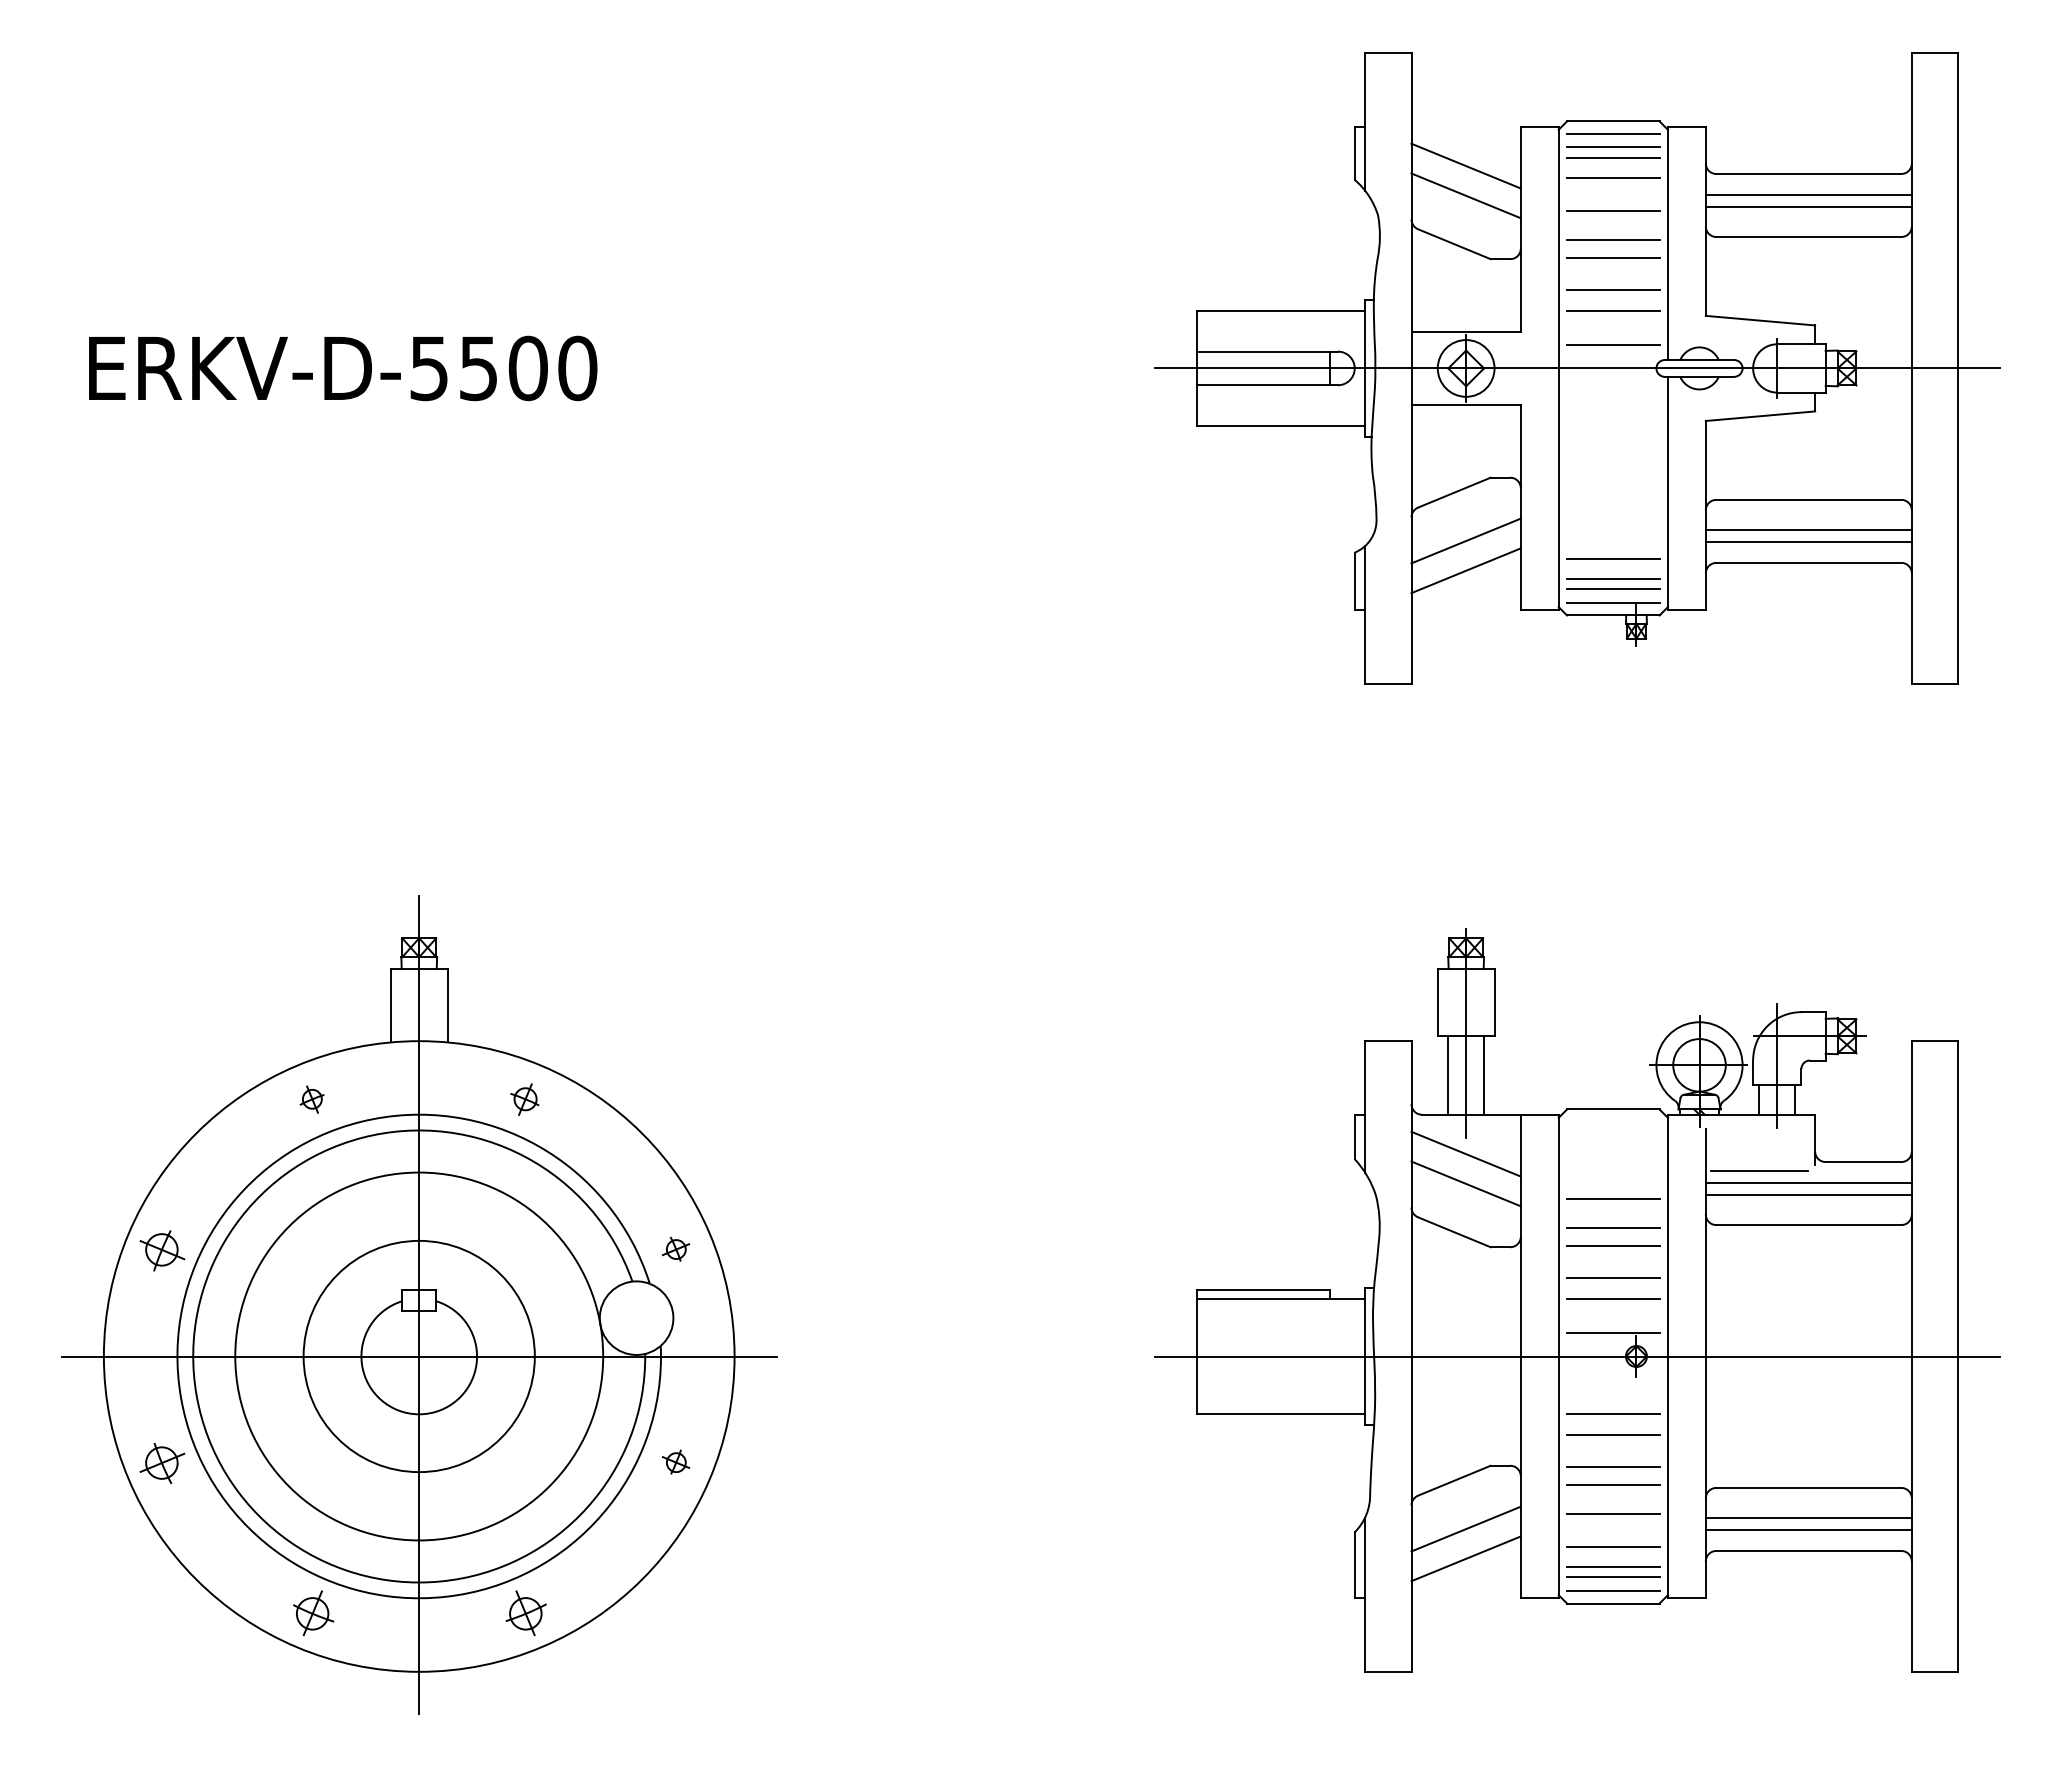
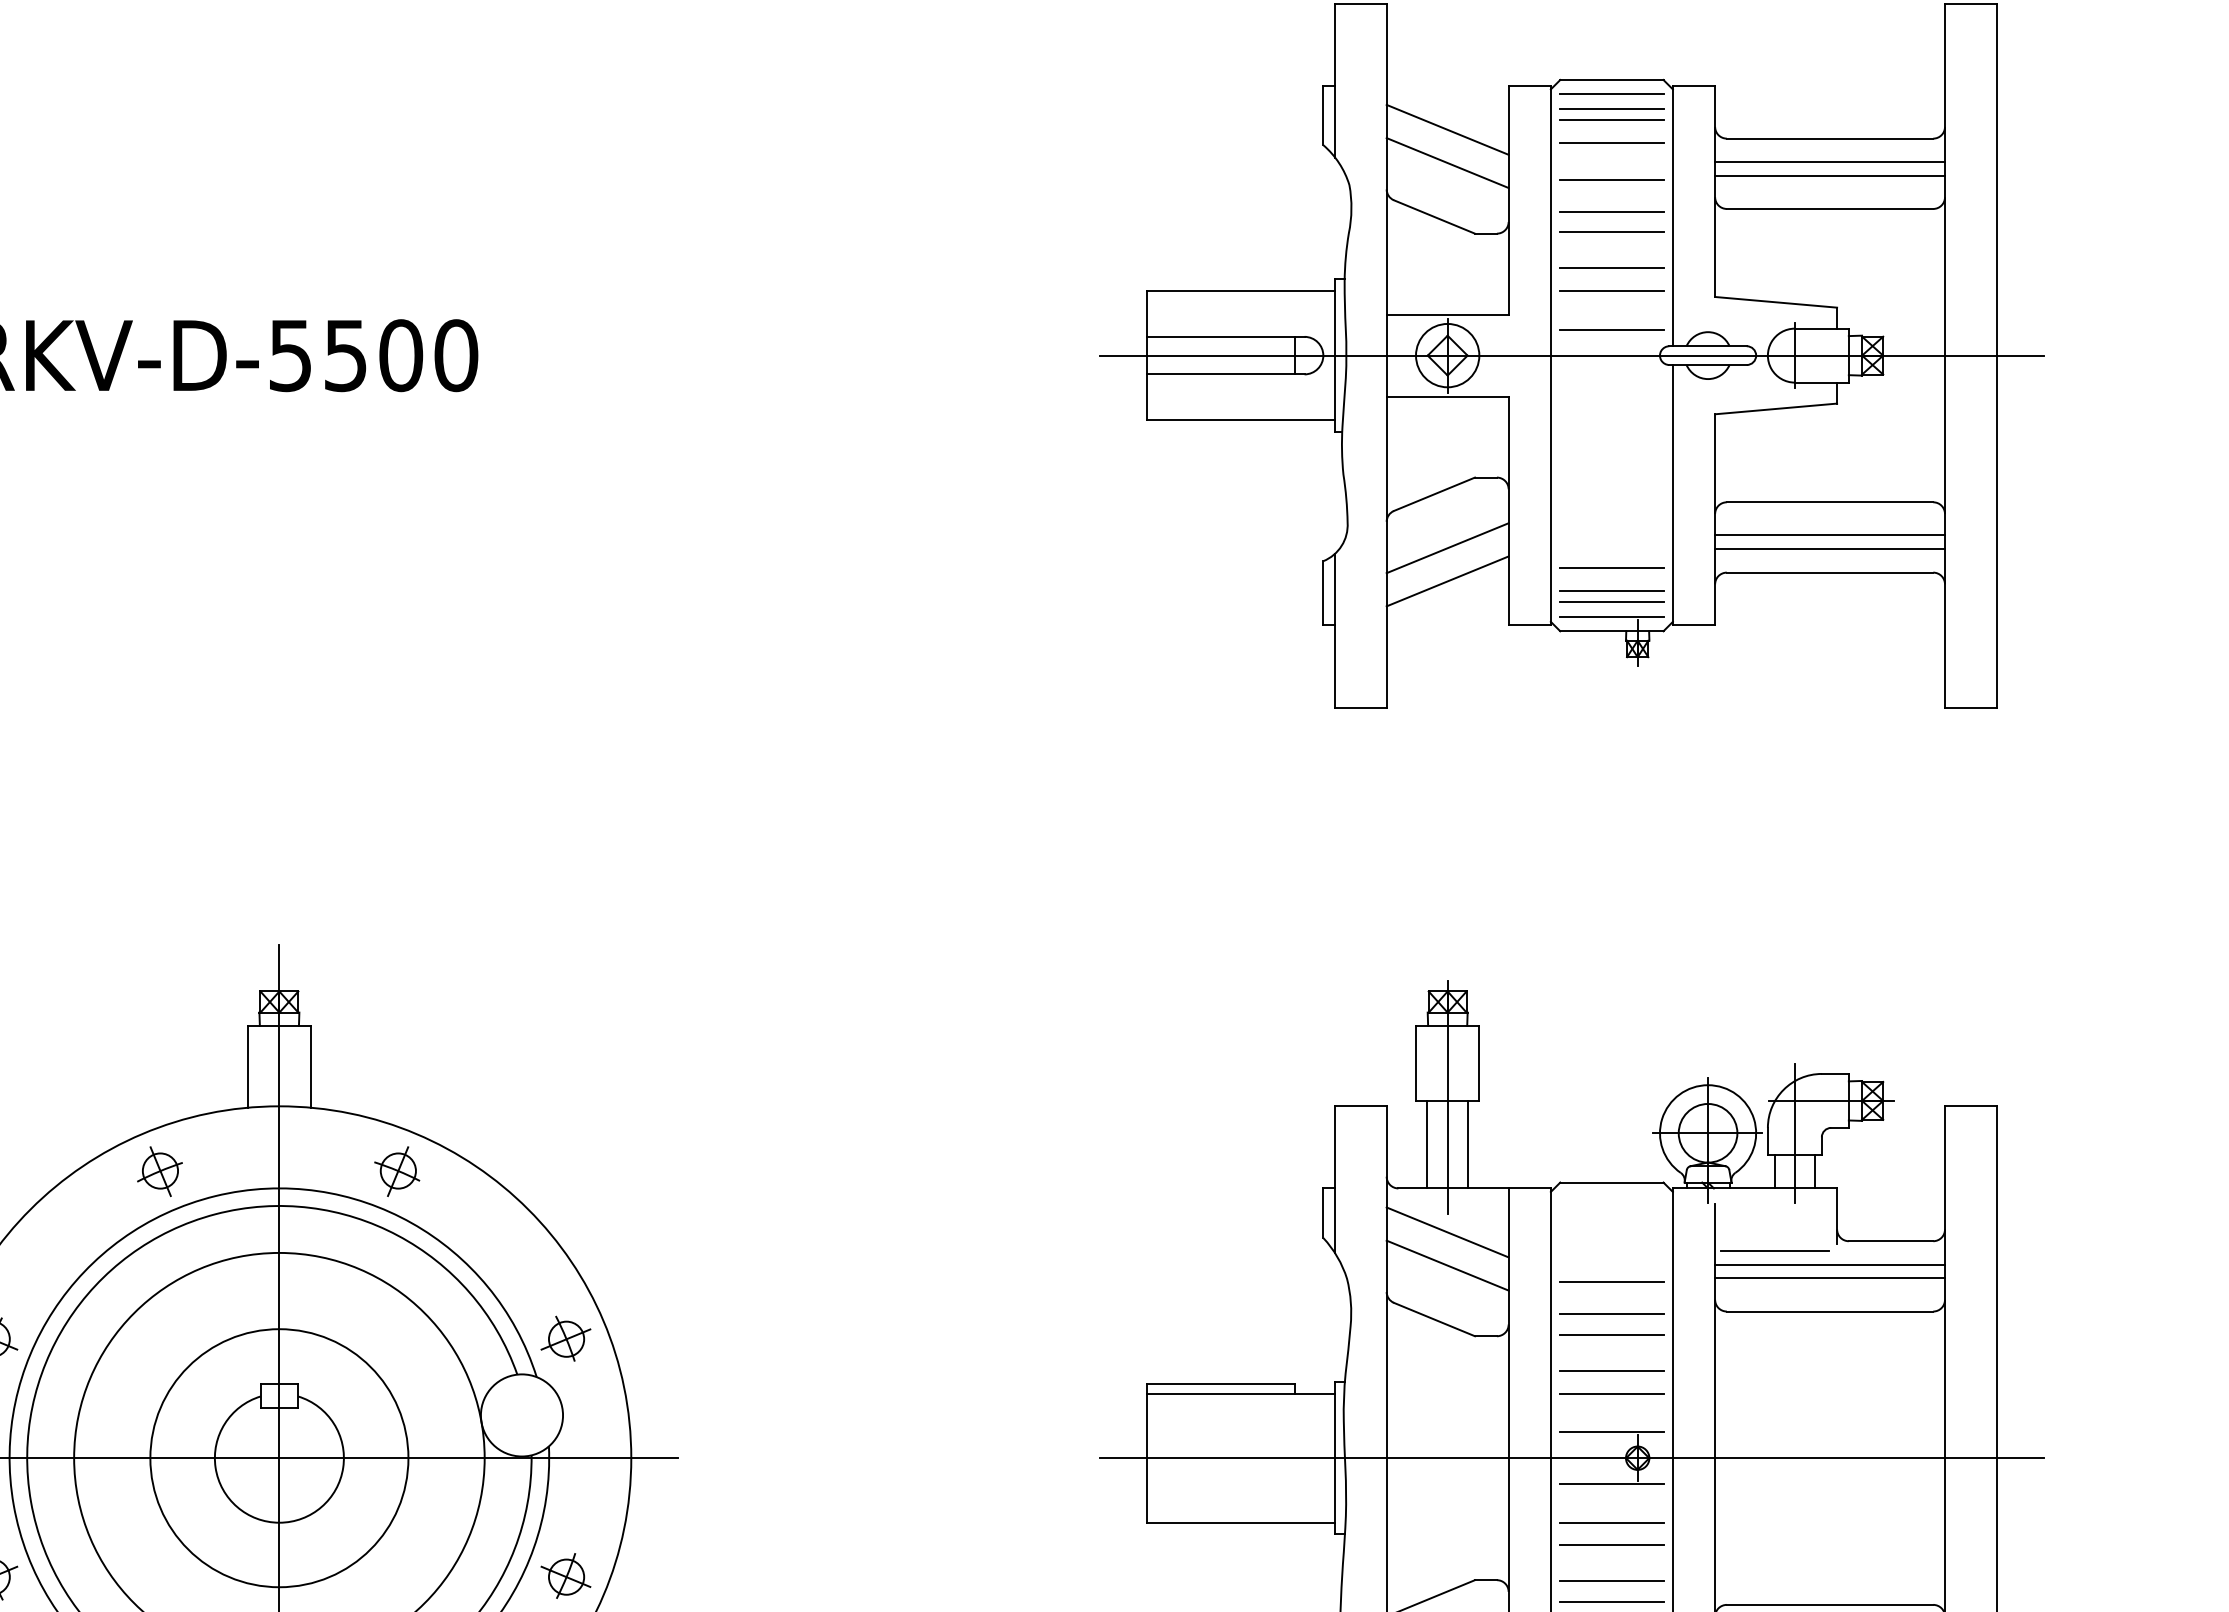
part: (311, 1099) -> (159, 1171), size x1.67
part: (524, 1099) -> (396, 1171), size x1.43
part: (675, 1248) -> (565, 1337), size x1.67
line: (1613, 1379) -> (1612, 1483), added
part: (675, 1461) -> (565, 1575), size x1.67

